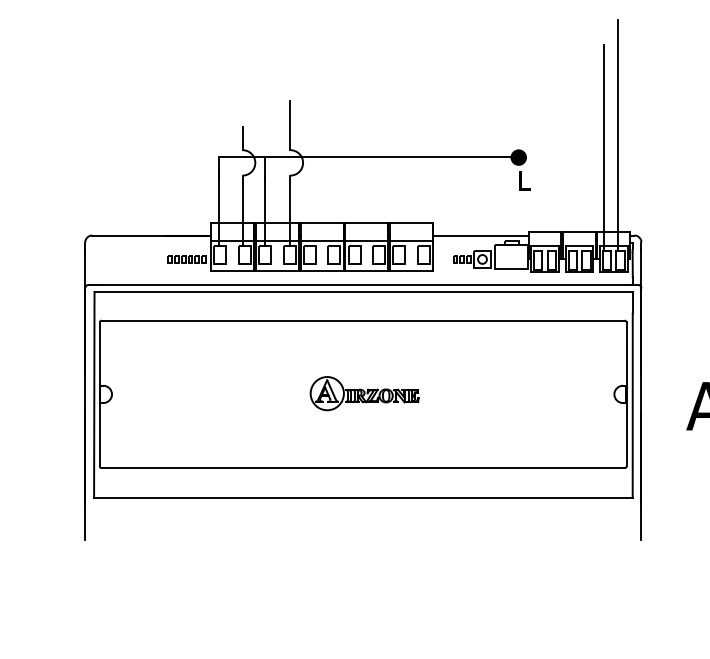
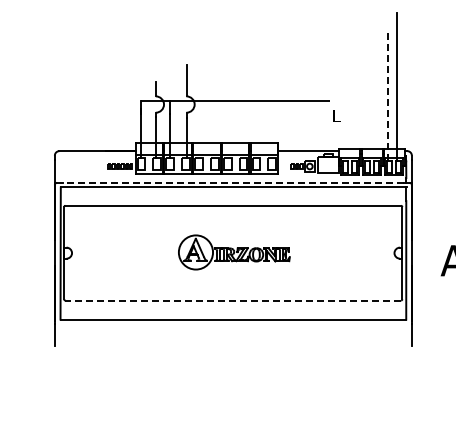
line: (603, 148) -> (387, 95), solid -> dashed
fill: (517, 156) -> (332, 100), removed
line: (363, 284) -> (233, 182), solid -> dashed
part: (363, 393) -> (233, 252), size x1.6
line: (363, 468) -> (233, 300), solid -> dashed

